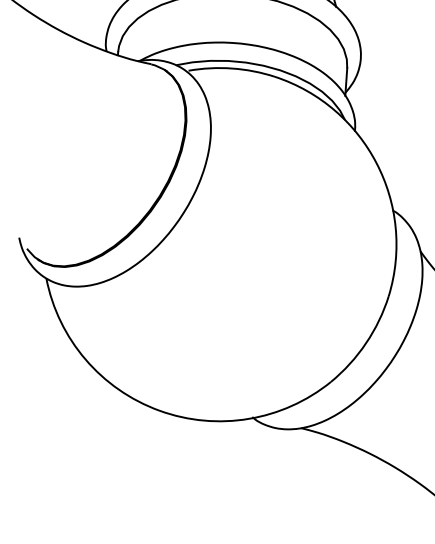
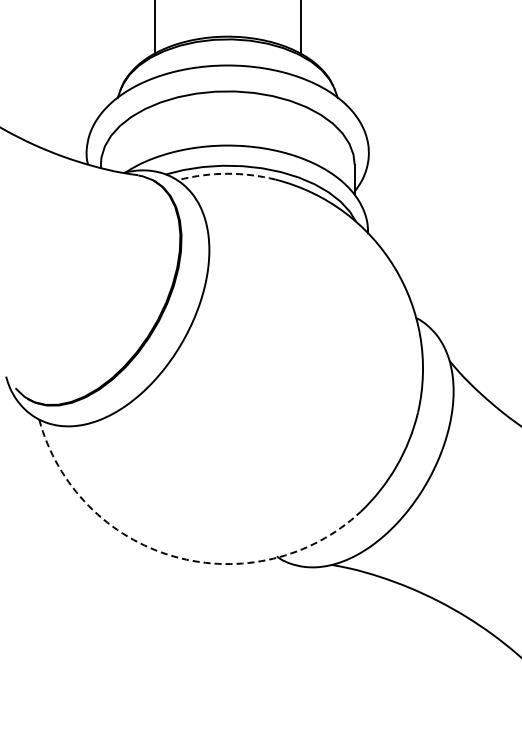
arc: (231, 68) -> (227, 173), solid -> dashed
arc: (159, 410) -> (174, 556), solid -> dashed

